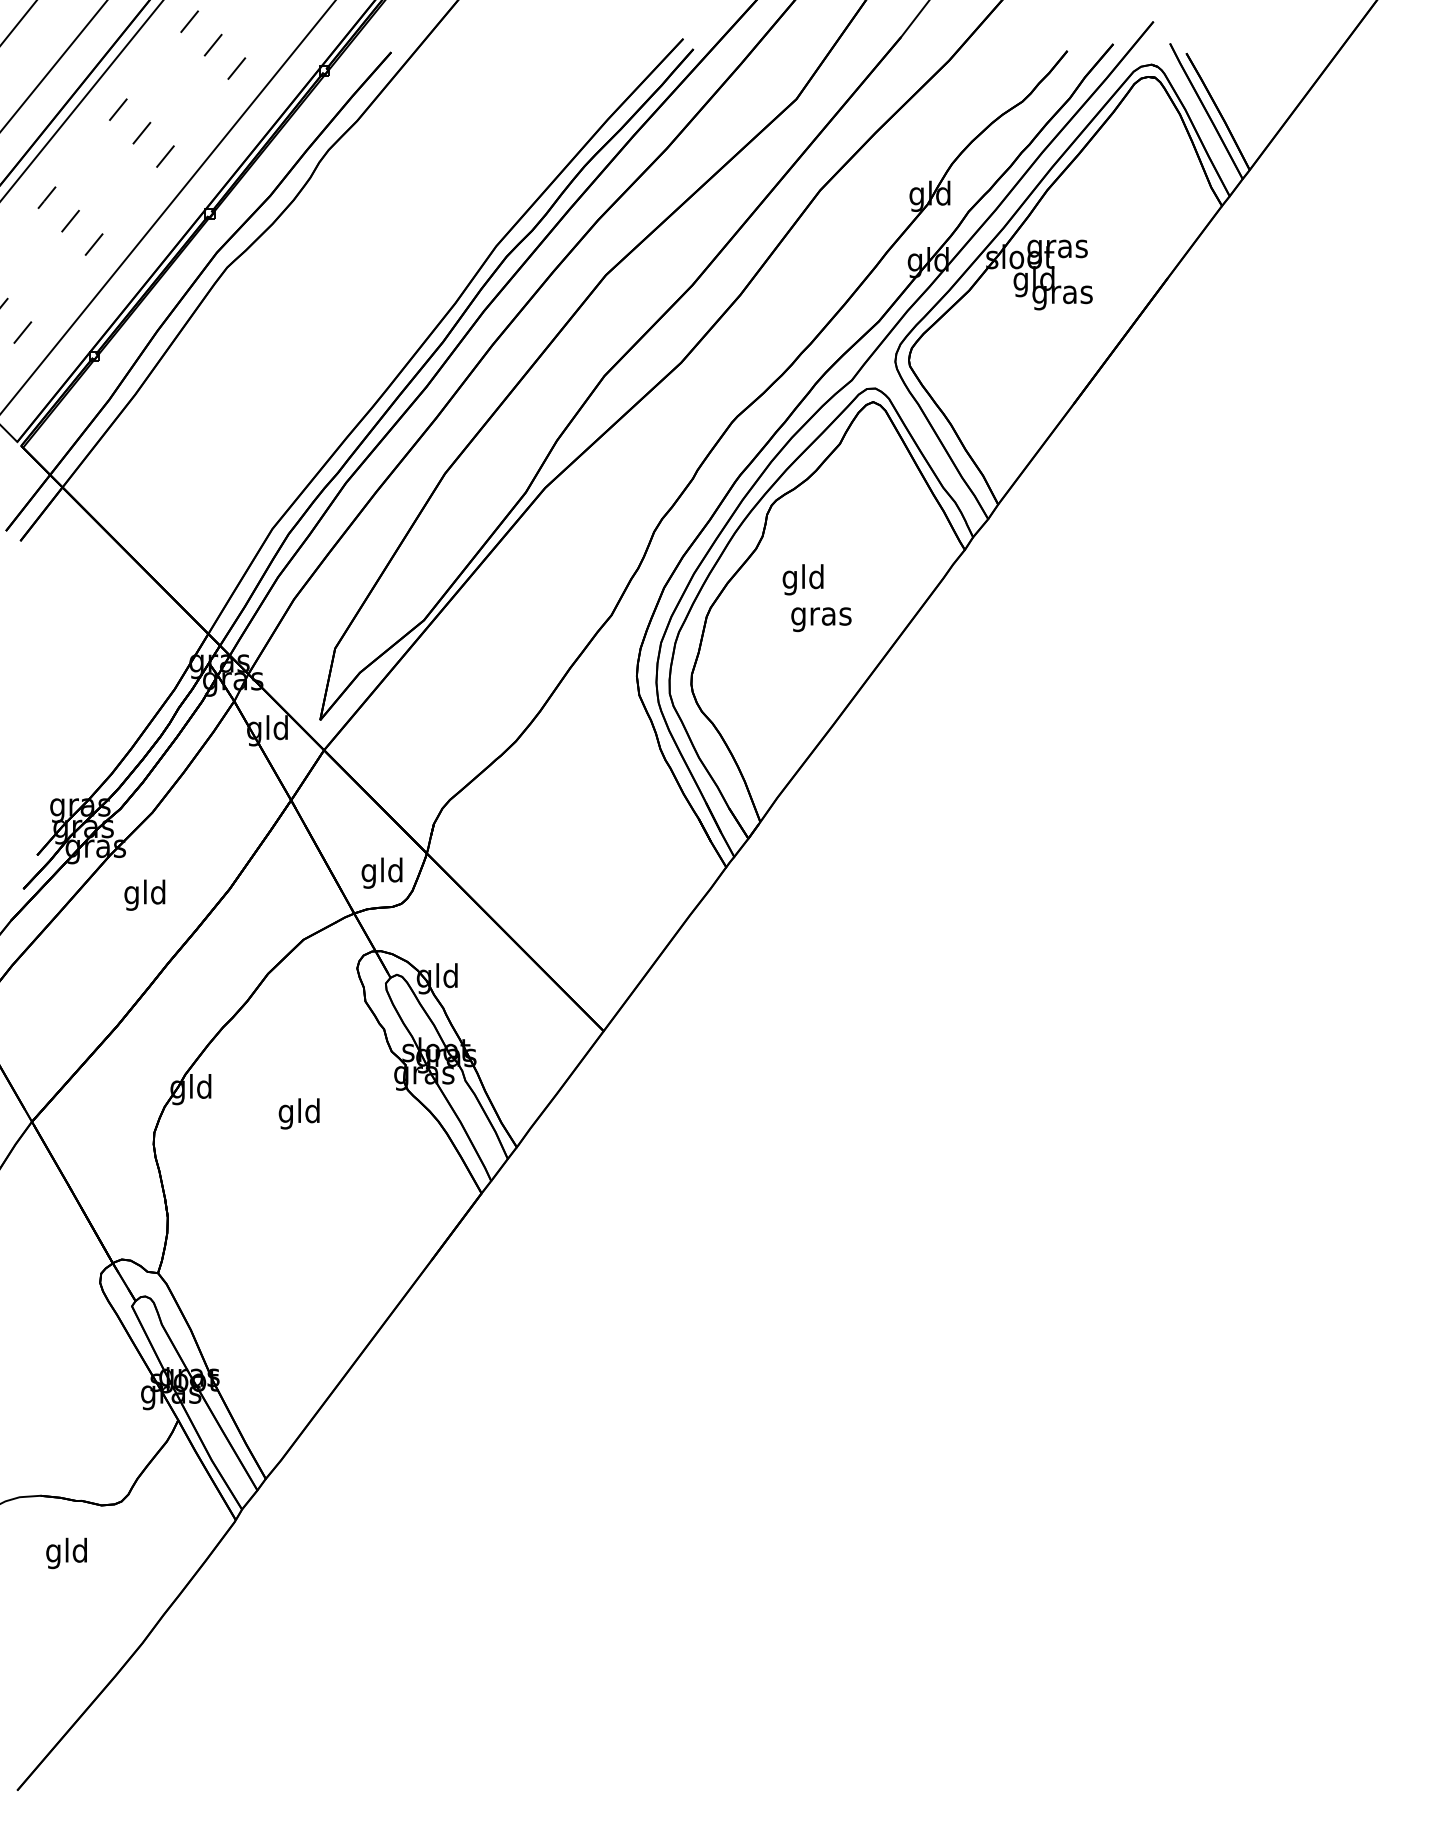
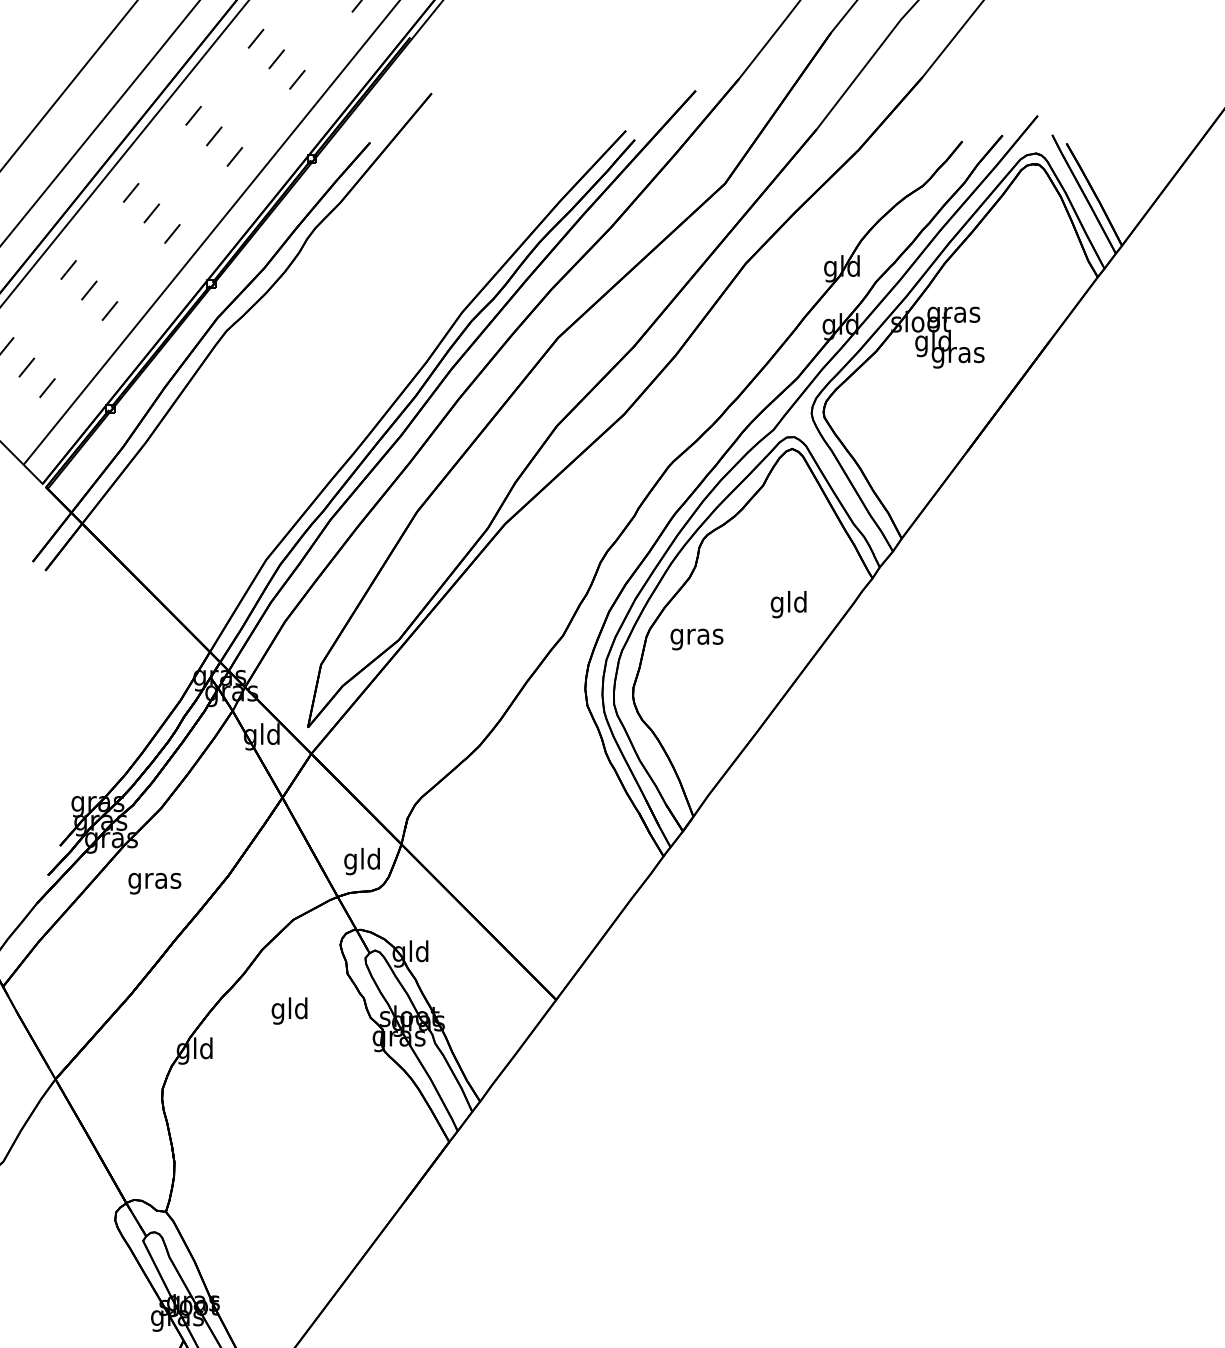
text: (802, 579) -> (788, 604), moved
text: (821, 619) -> (697, 639), moved
text: (145, 894) -> (154, 880), gld -> gras
text: (298, 1113) -> (288, 1010), moved

